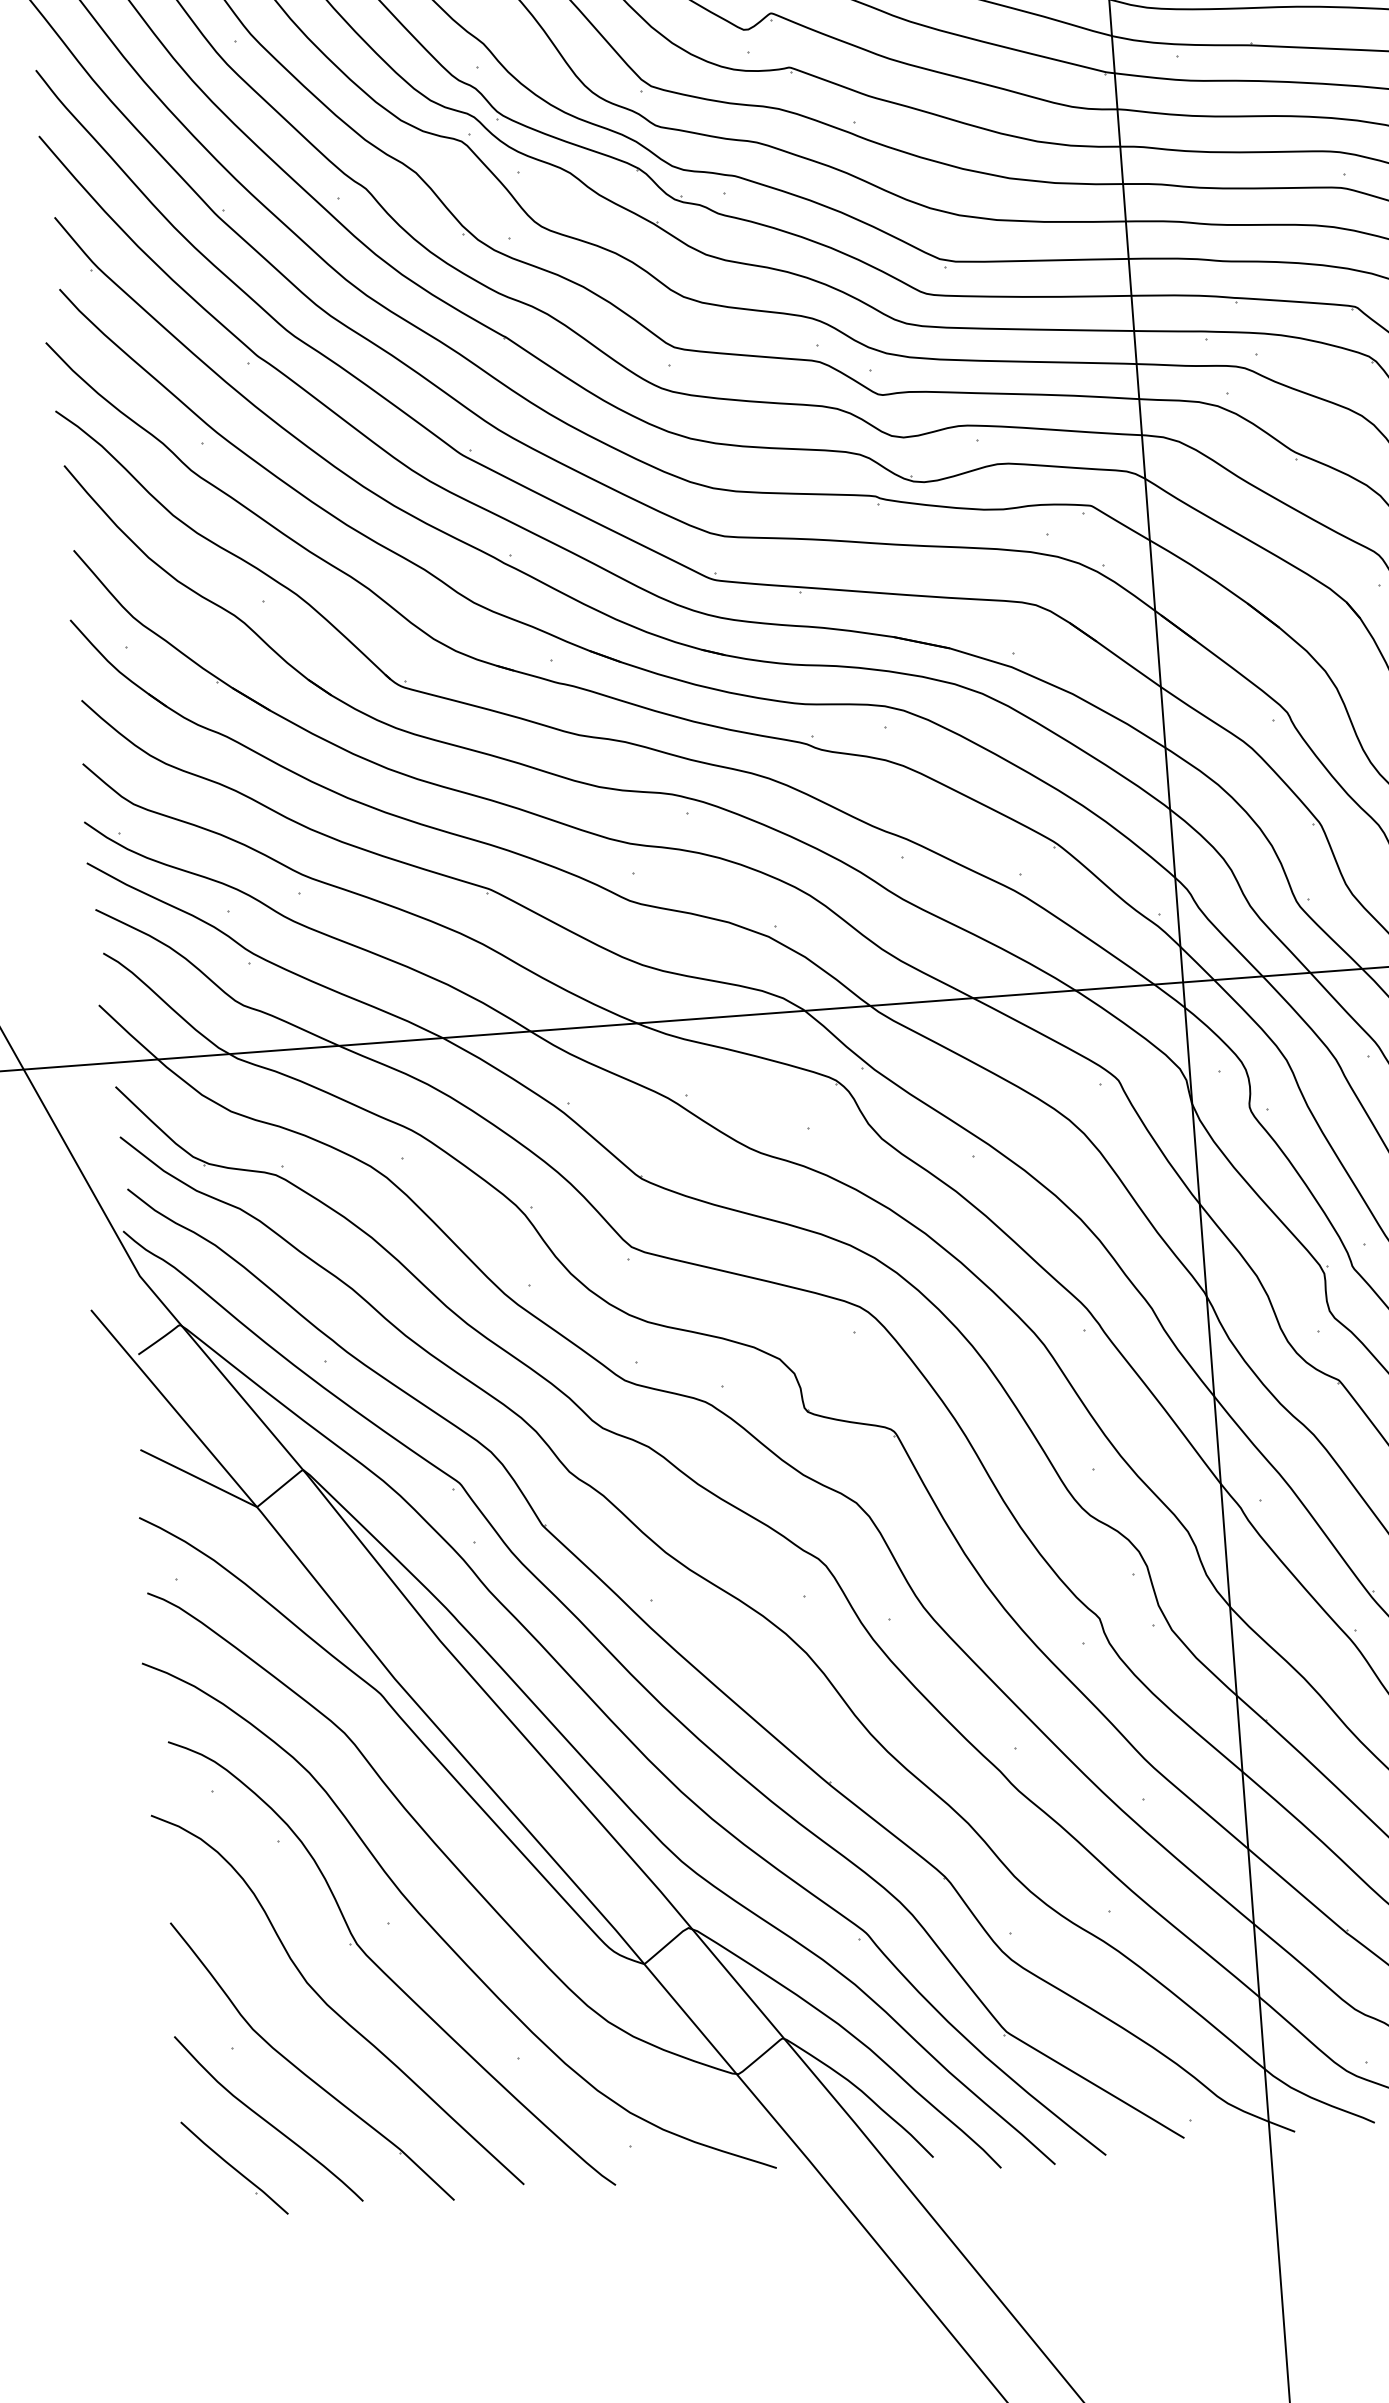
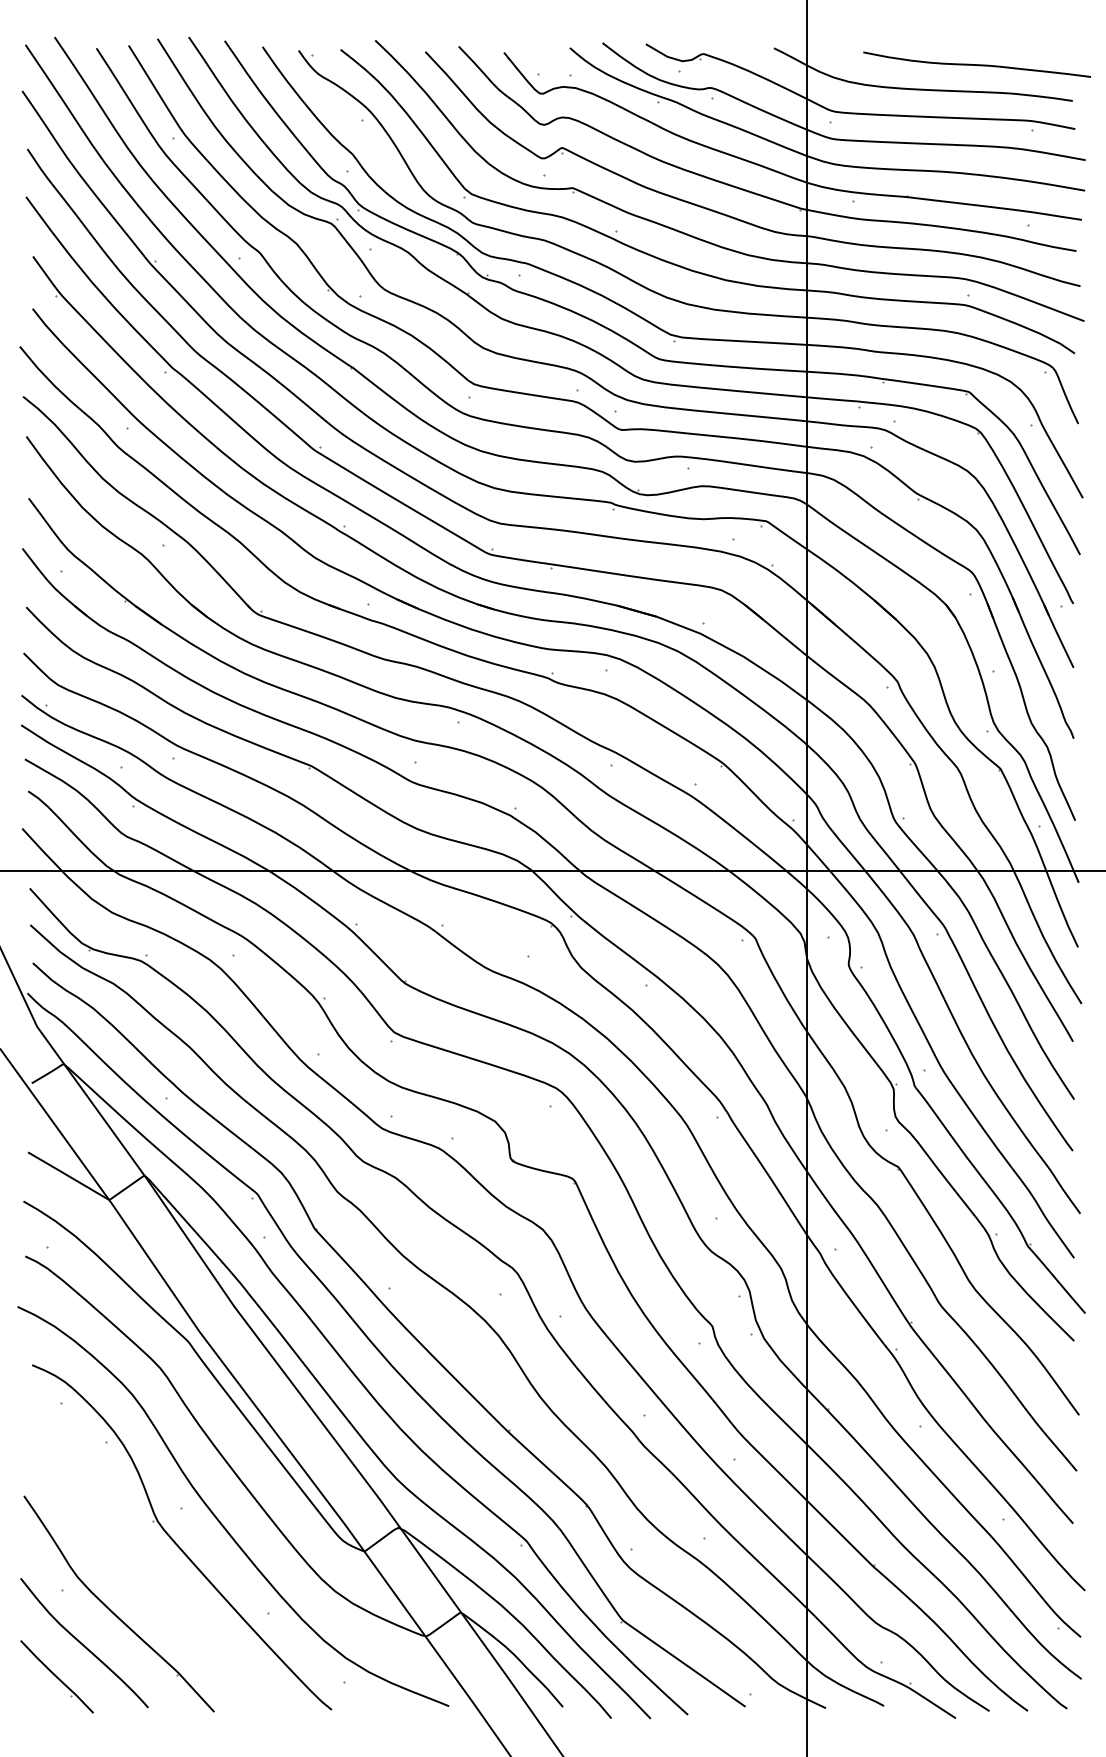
curve: (330, 2005) -> (135, 1564), removed

